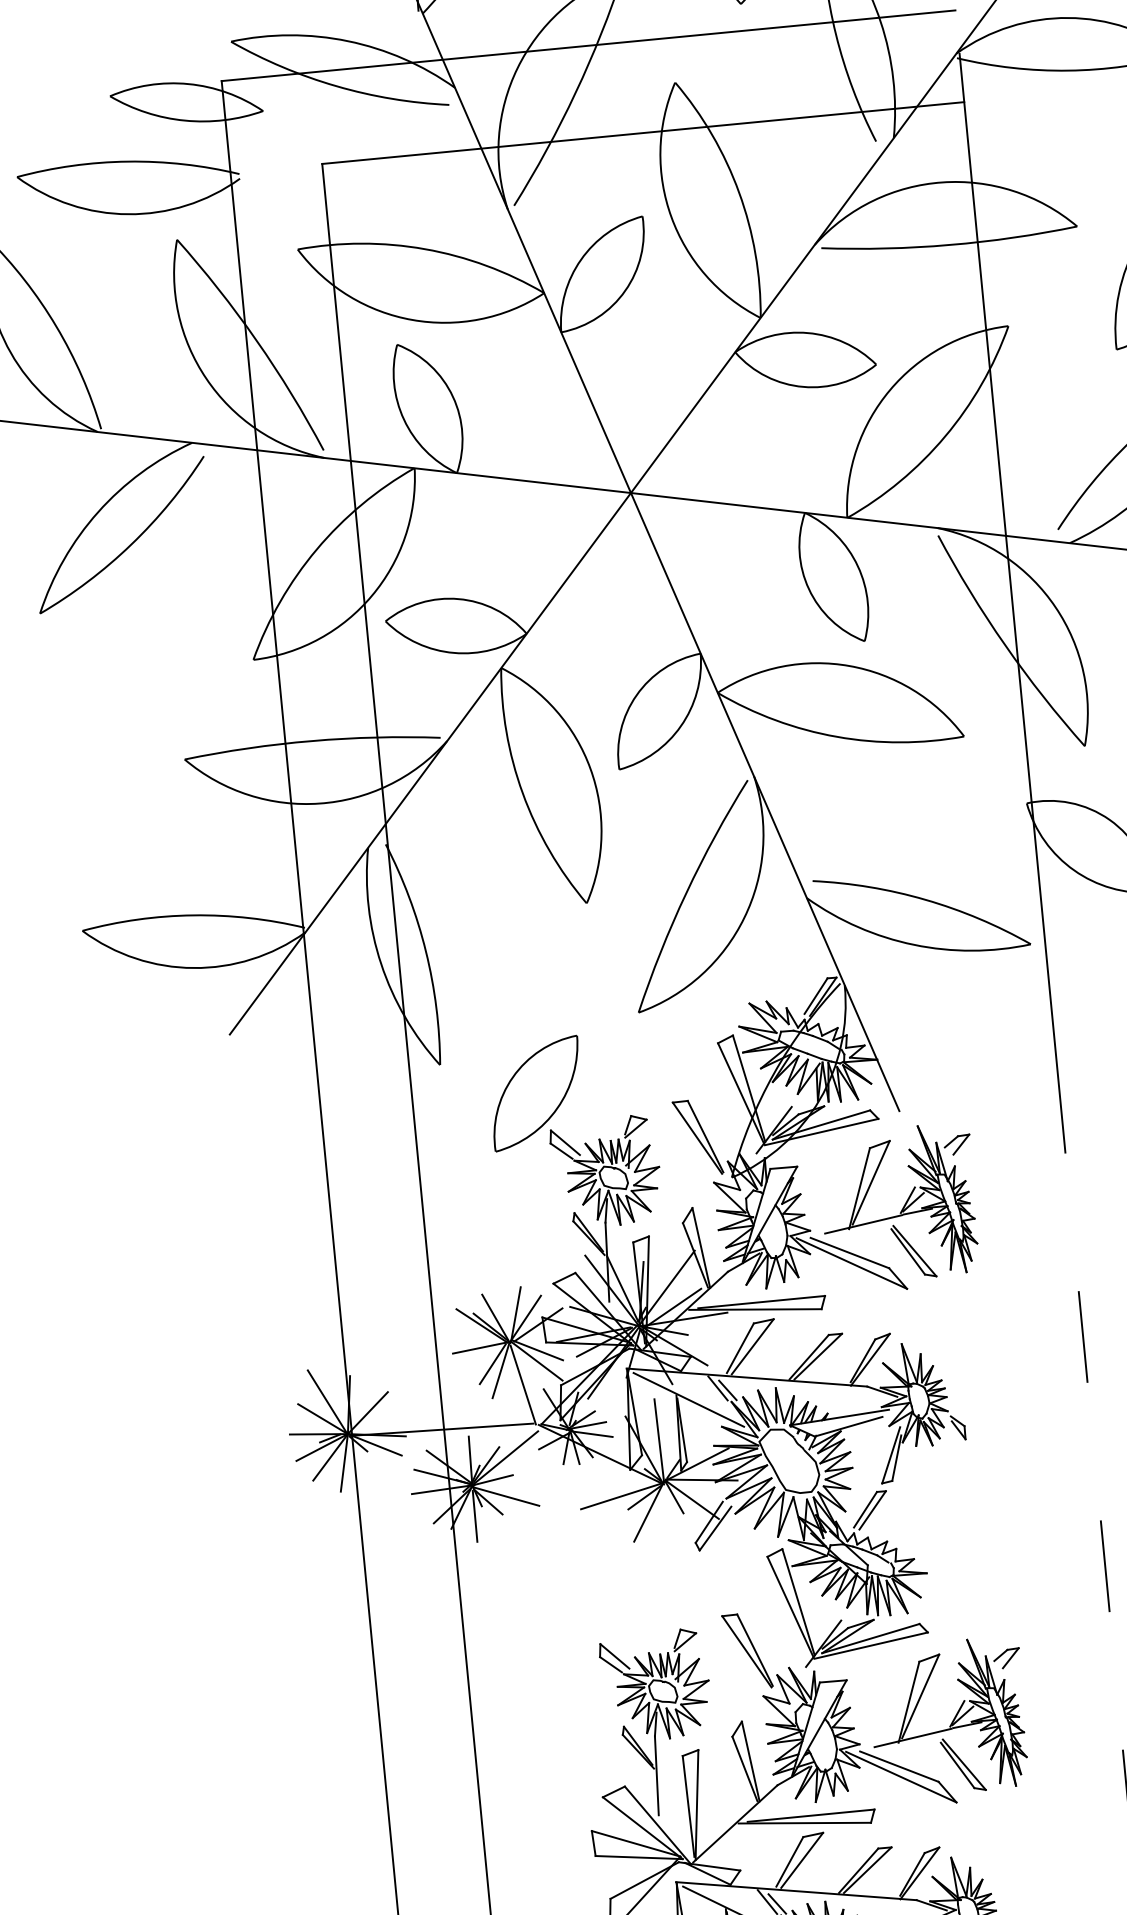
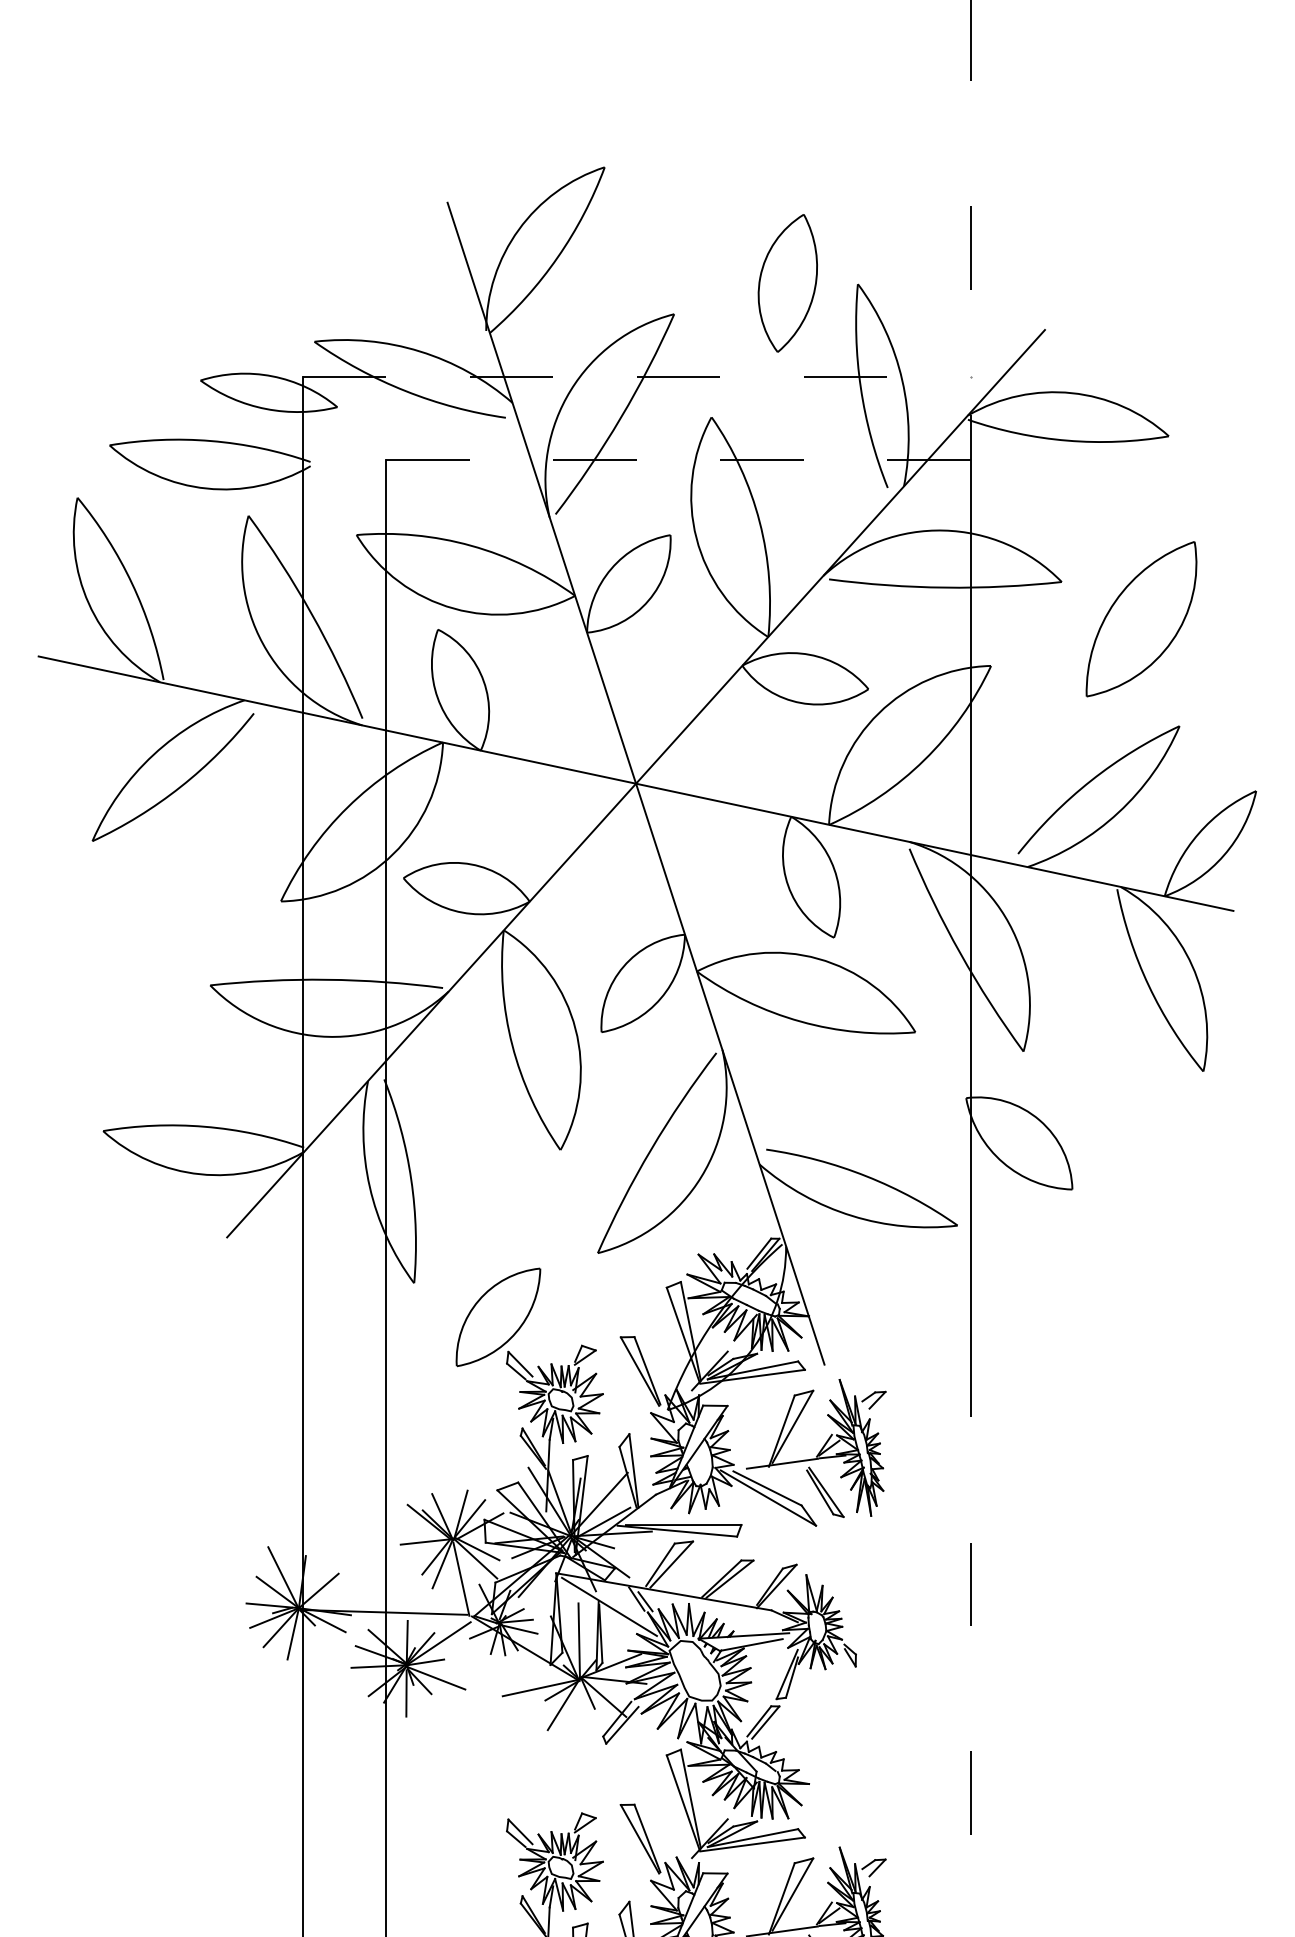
line: (589, 45) -> (637, 376), solid -> dashed
line: (643, 133) -> (678, 460), solid -> dashed

